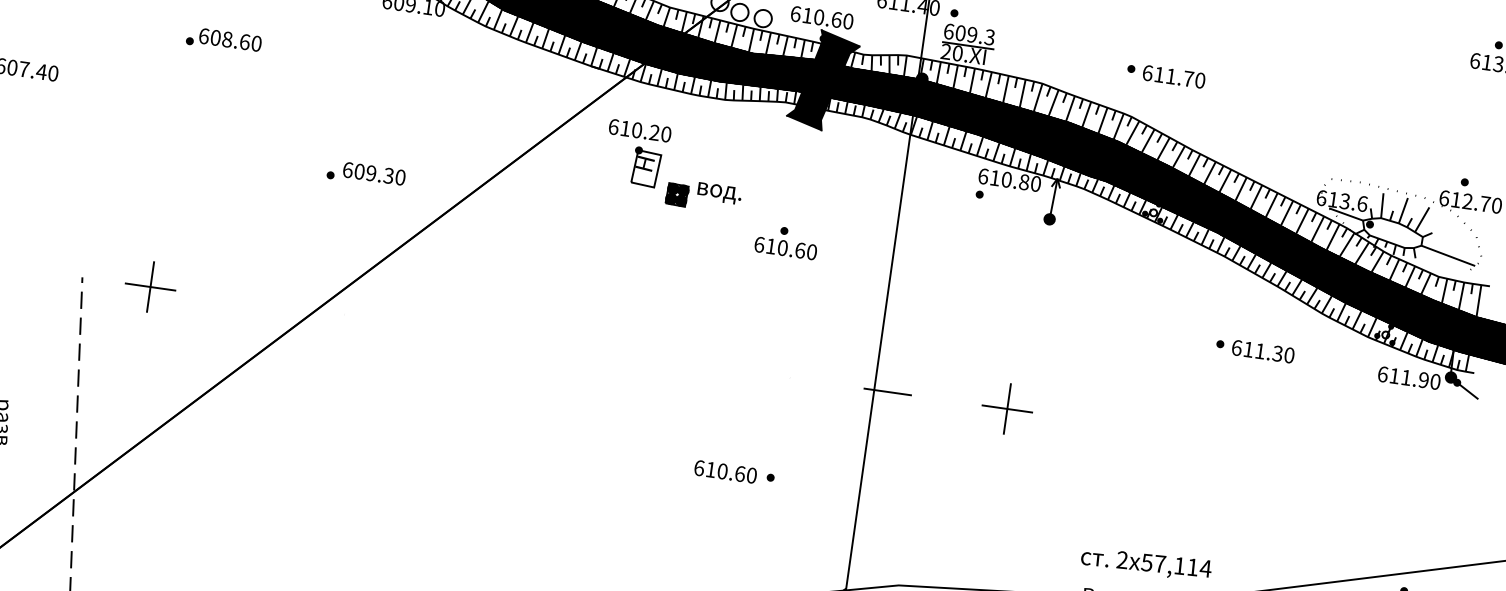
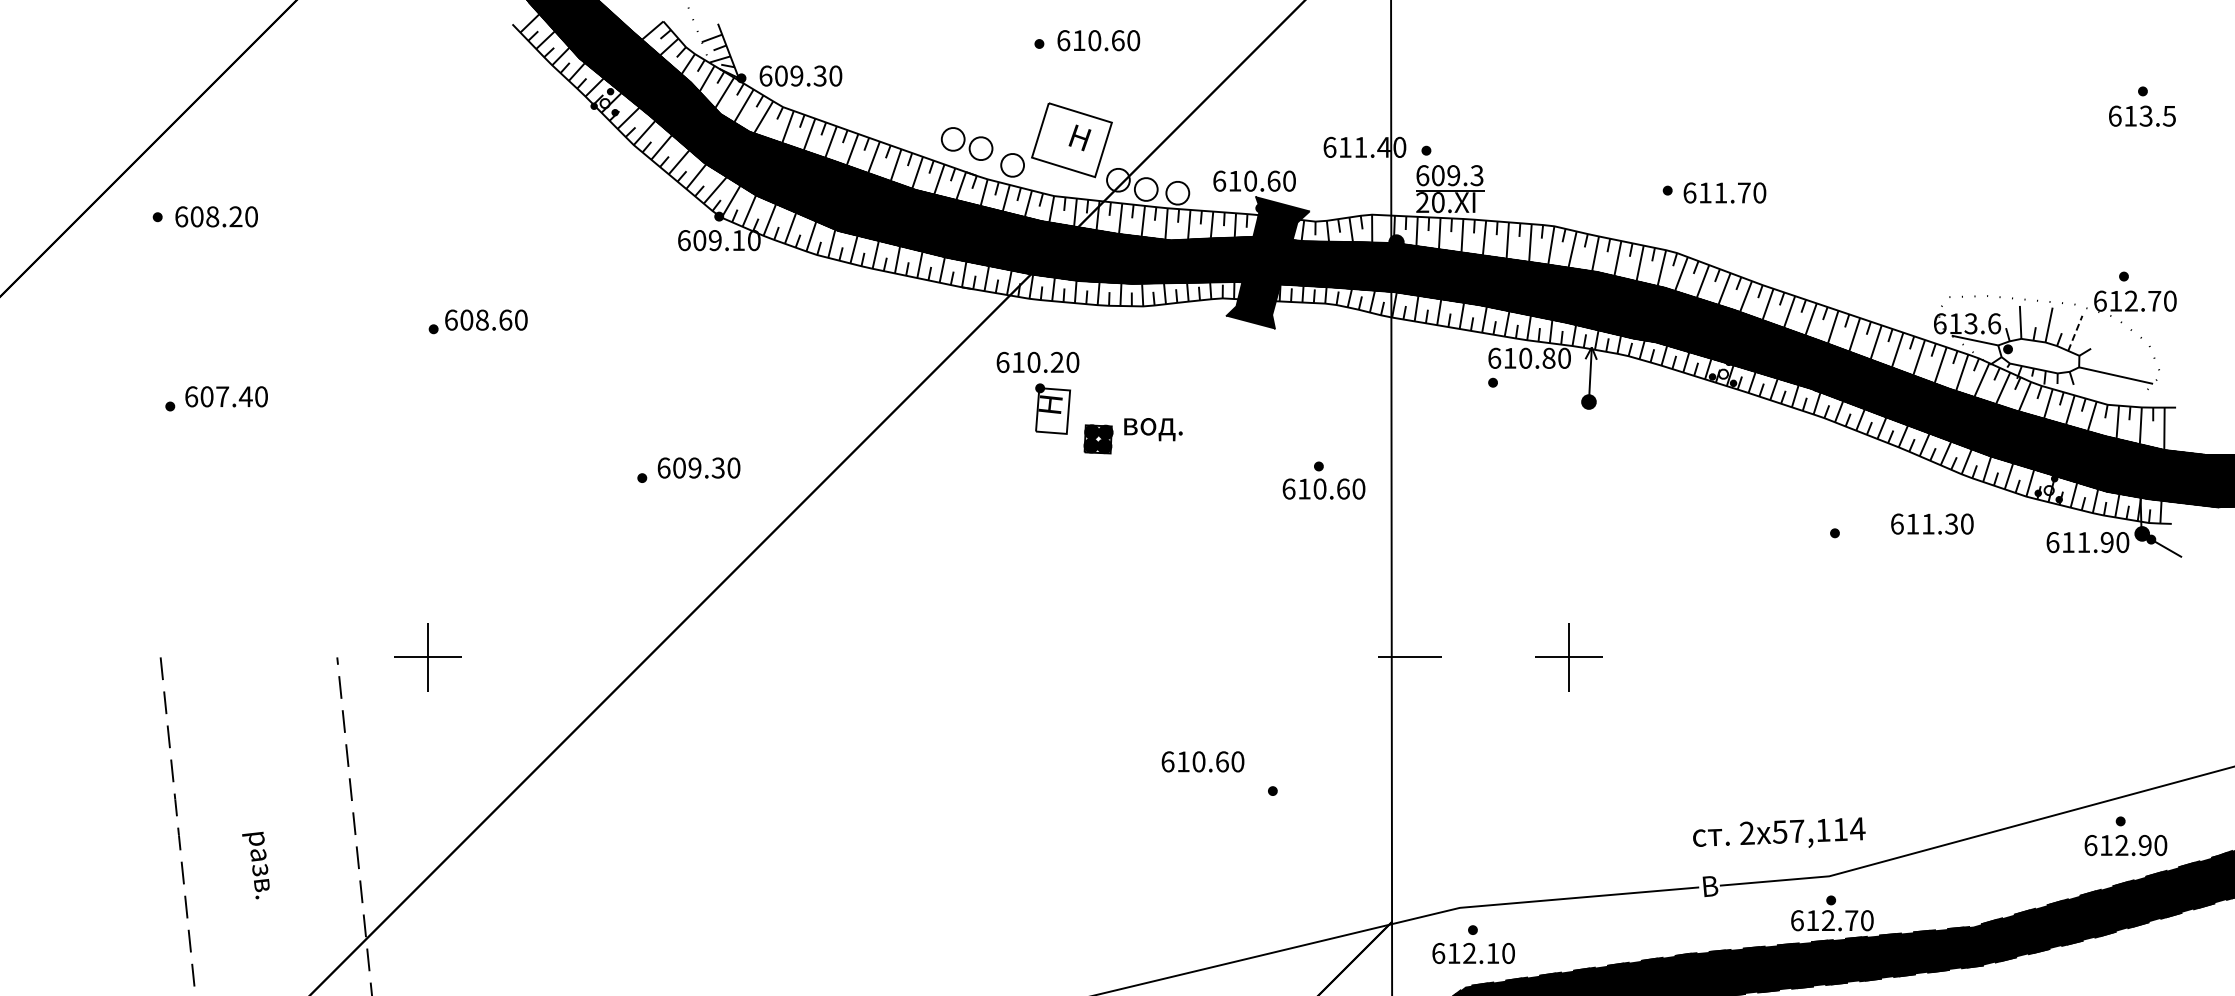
line: (1422, 219) -> (2075, 333), solid -> dashed
part: (786, 242) -> (1323, 480), moved
text: (1263, 351) -> (1932, 523), moved
text: (725, 471) -> (1202, 761), moved

